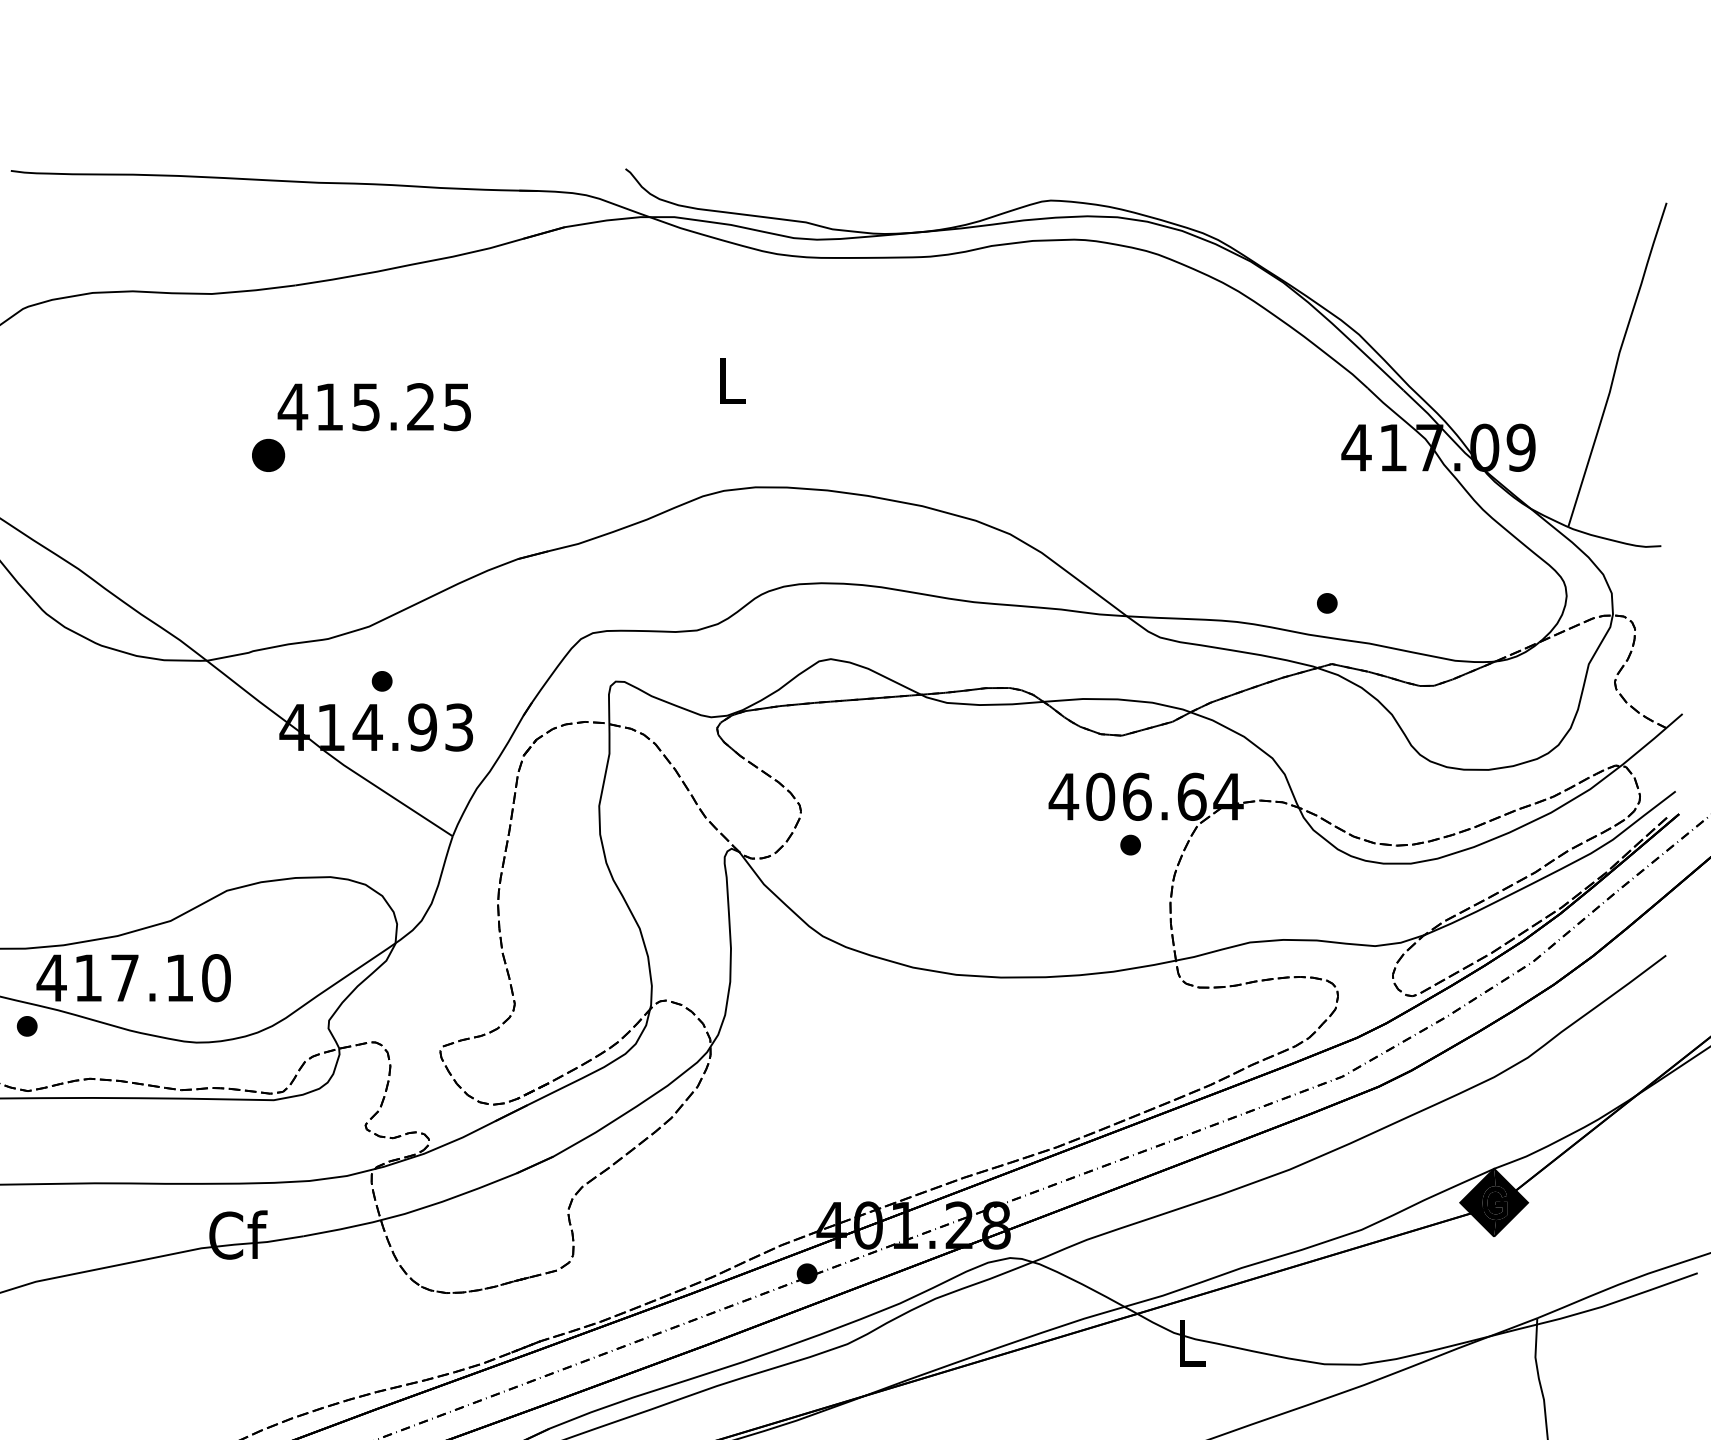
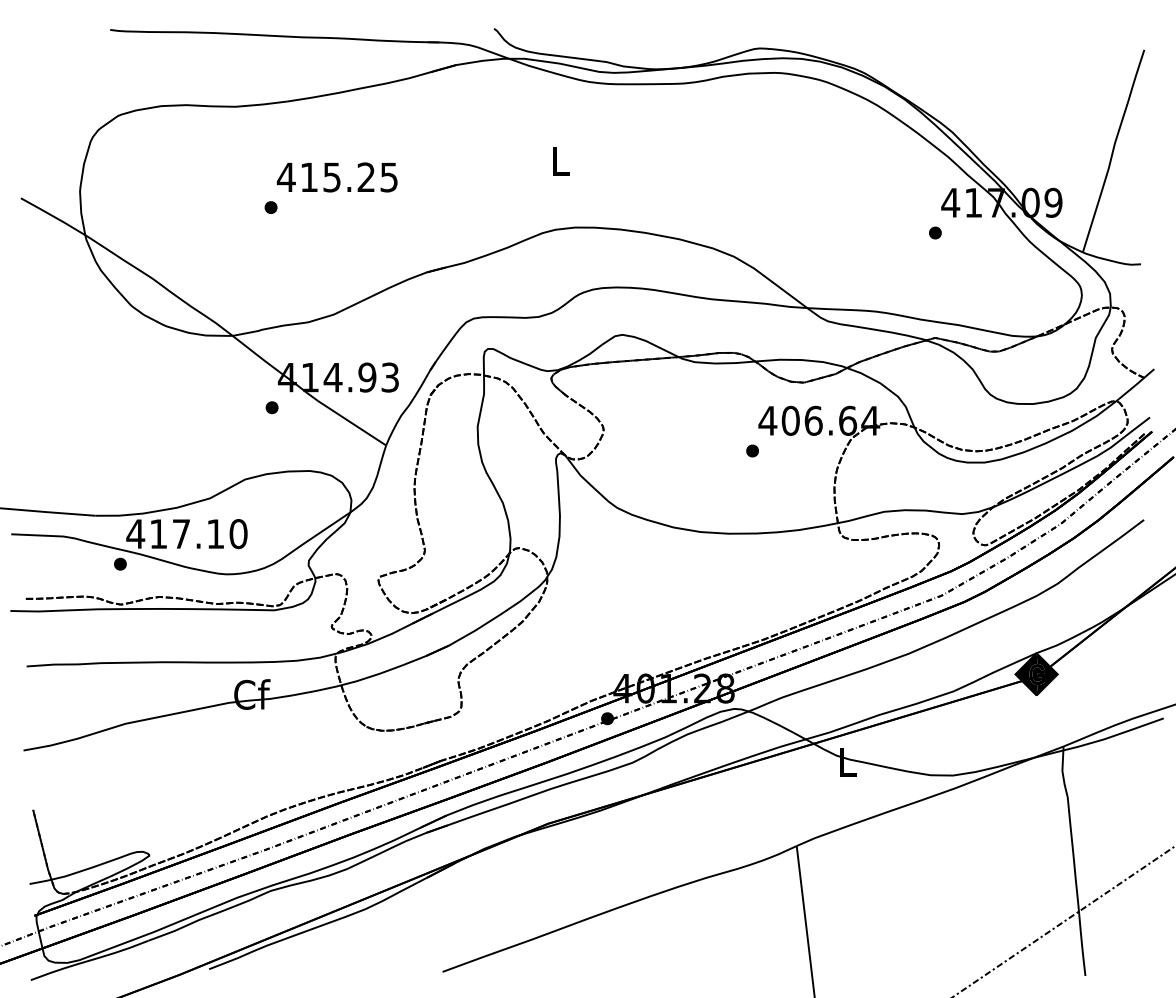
part: (267, 455) -> (270, 207), size x0.62
part: (1327, 602) -> (935, 232), moved
part: (381, 680) -> (271, 407), moved
part: (1130, 844) -> (752, 450), moved

